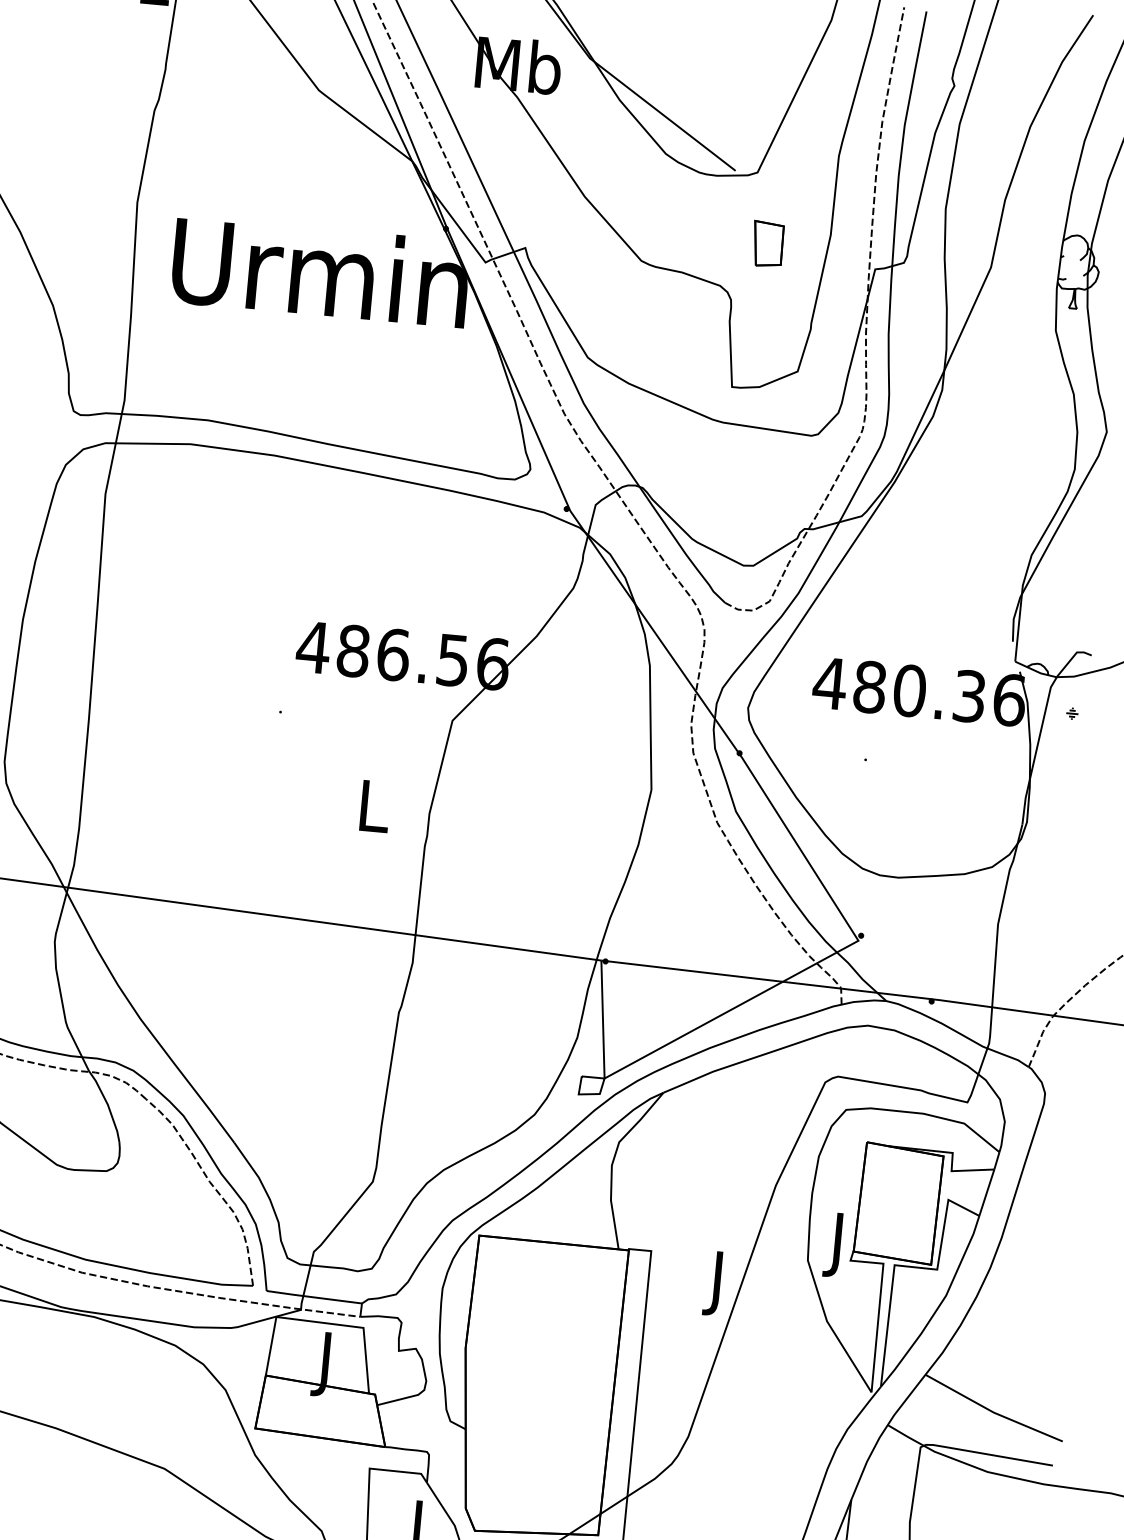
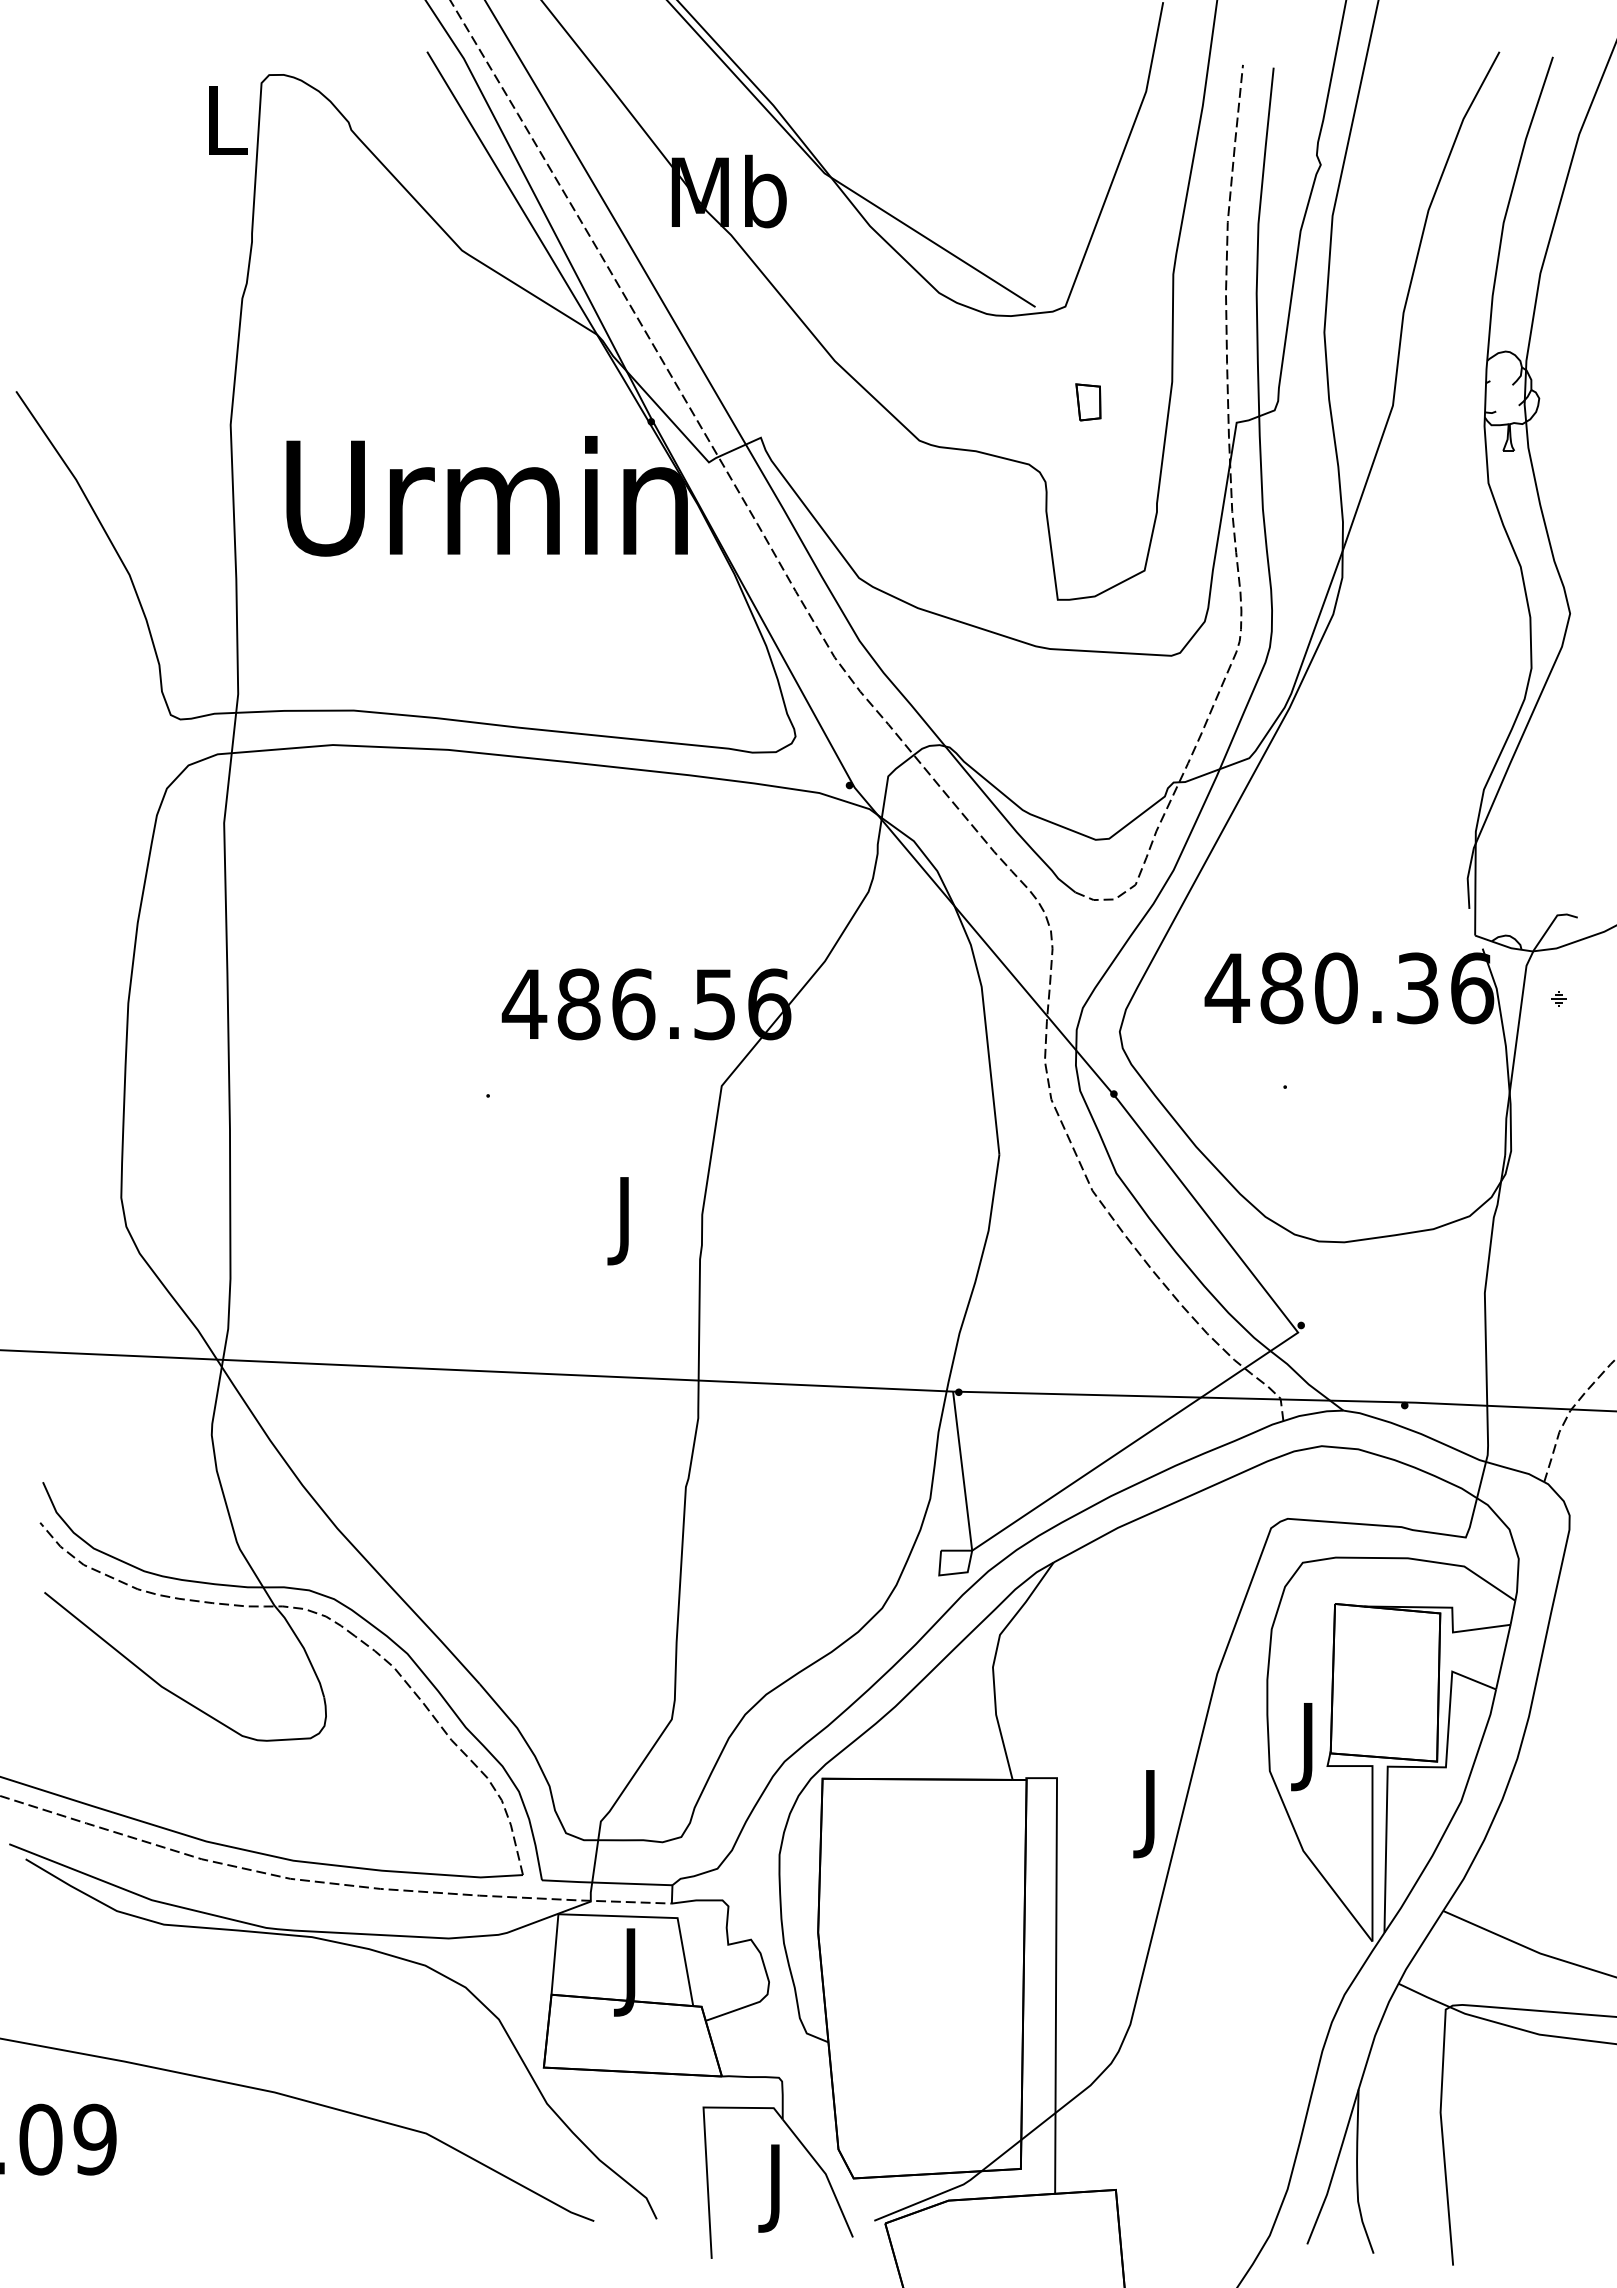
part: (767, 244) -> (1088, 402), size x0.6
text: (374, 813) -> (627, 1221), L -> J

